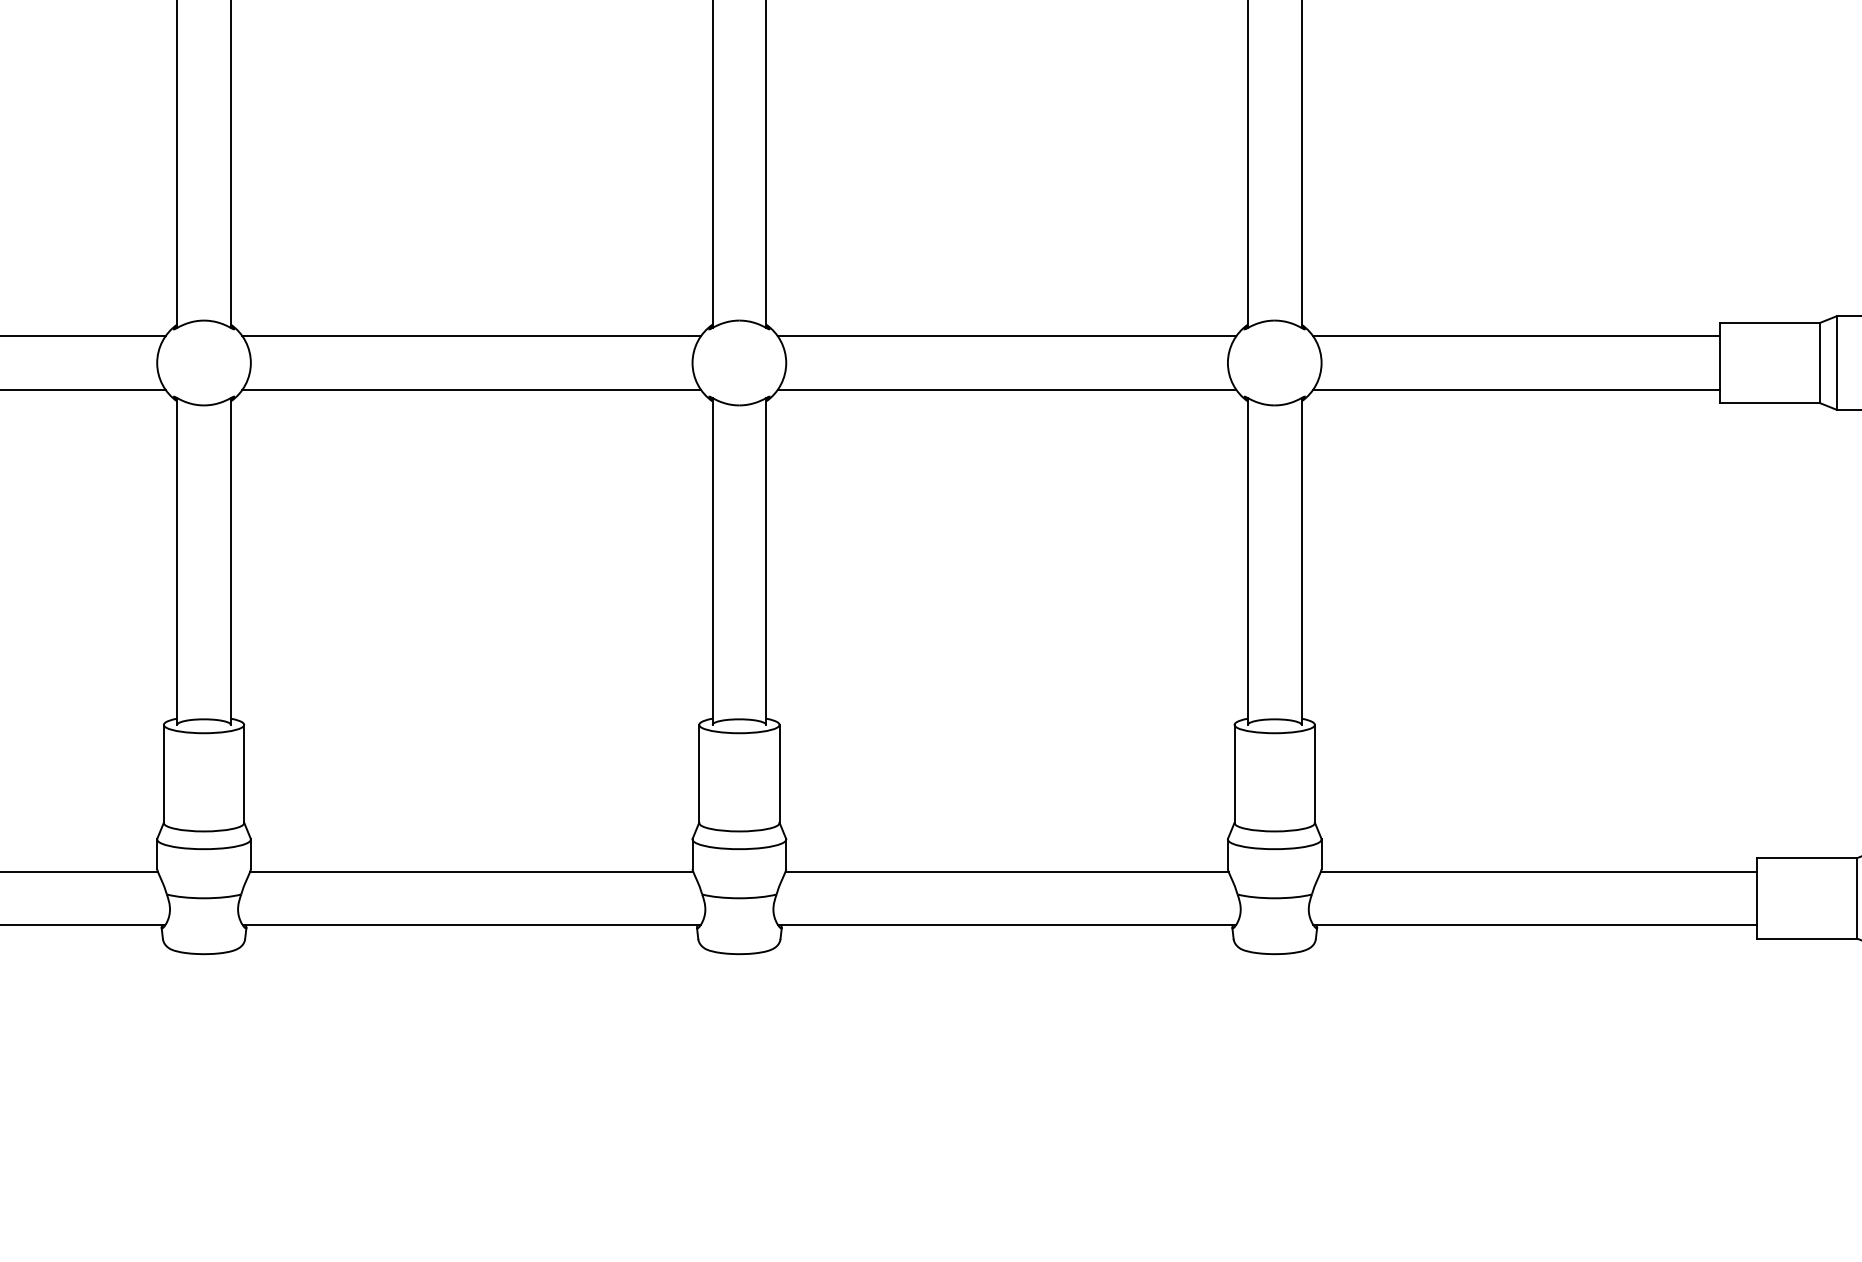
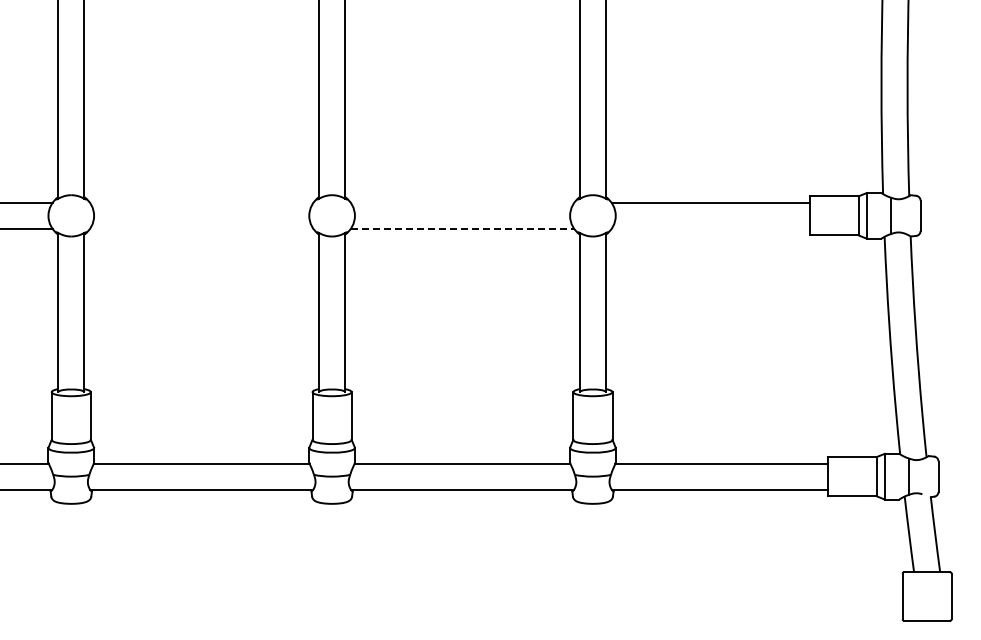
line: (471, 335) -> (201, 202), removed
line: (1007, 335) -> (462, 202), removed
line: (471, 388) -> (201, 228), removed
line: (1007, 388) -> (462, 228), solid -> dashed
line: (1516, 388) -> (710, 228), removed

